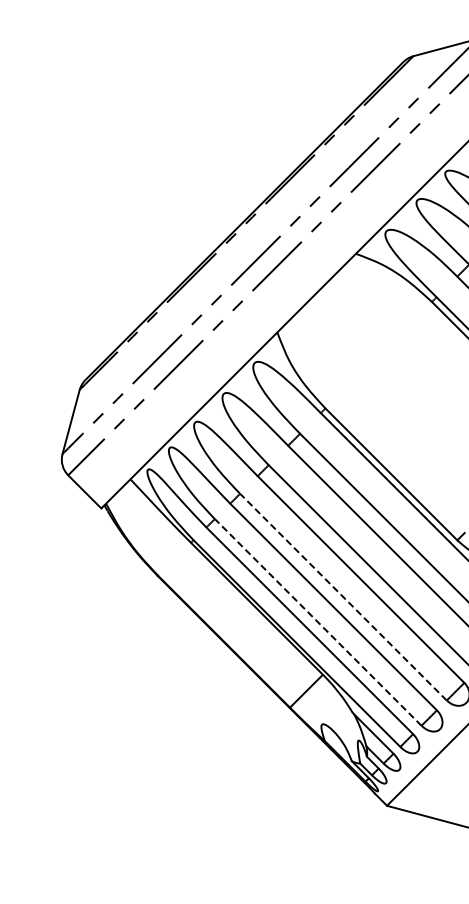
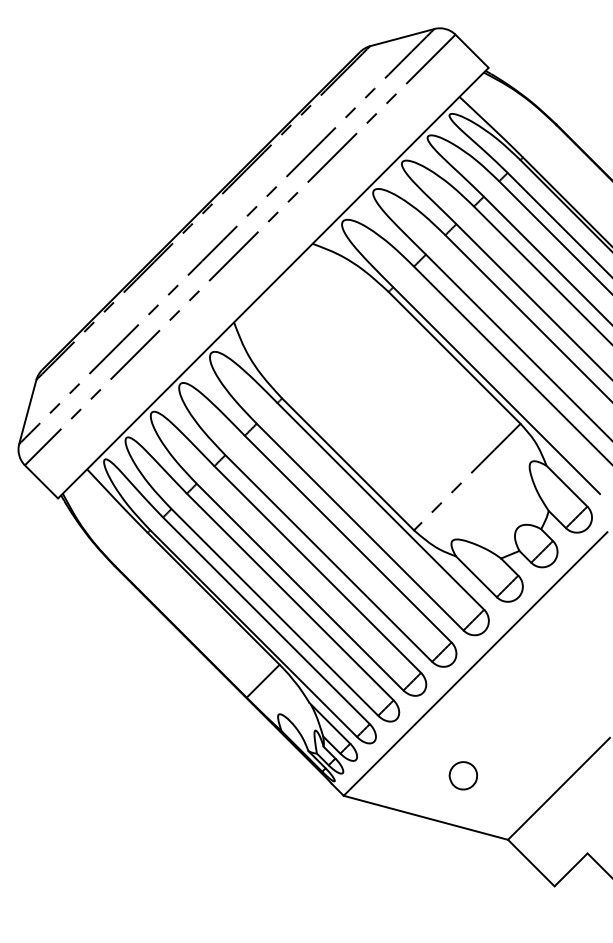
line: (342, 596) -> (299, 586), dashed -> solid
line: (317, 622) -> (274, 612), dashed -> solid

